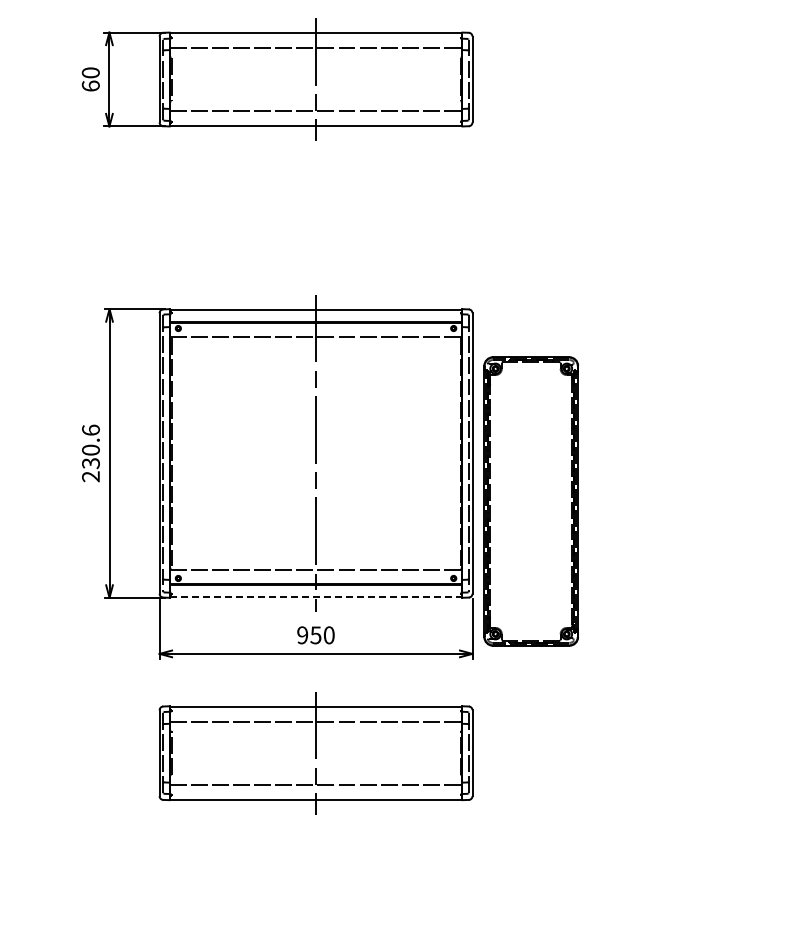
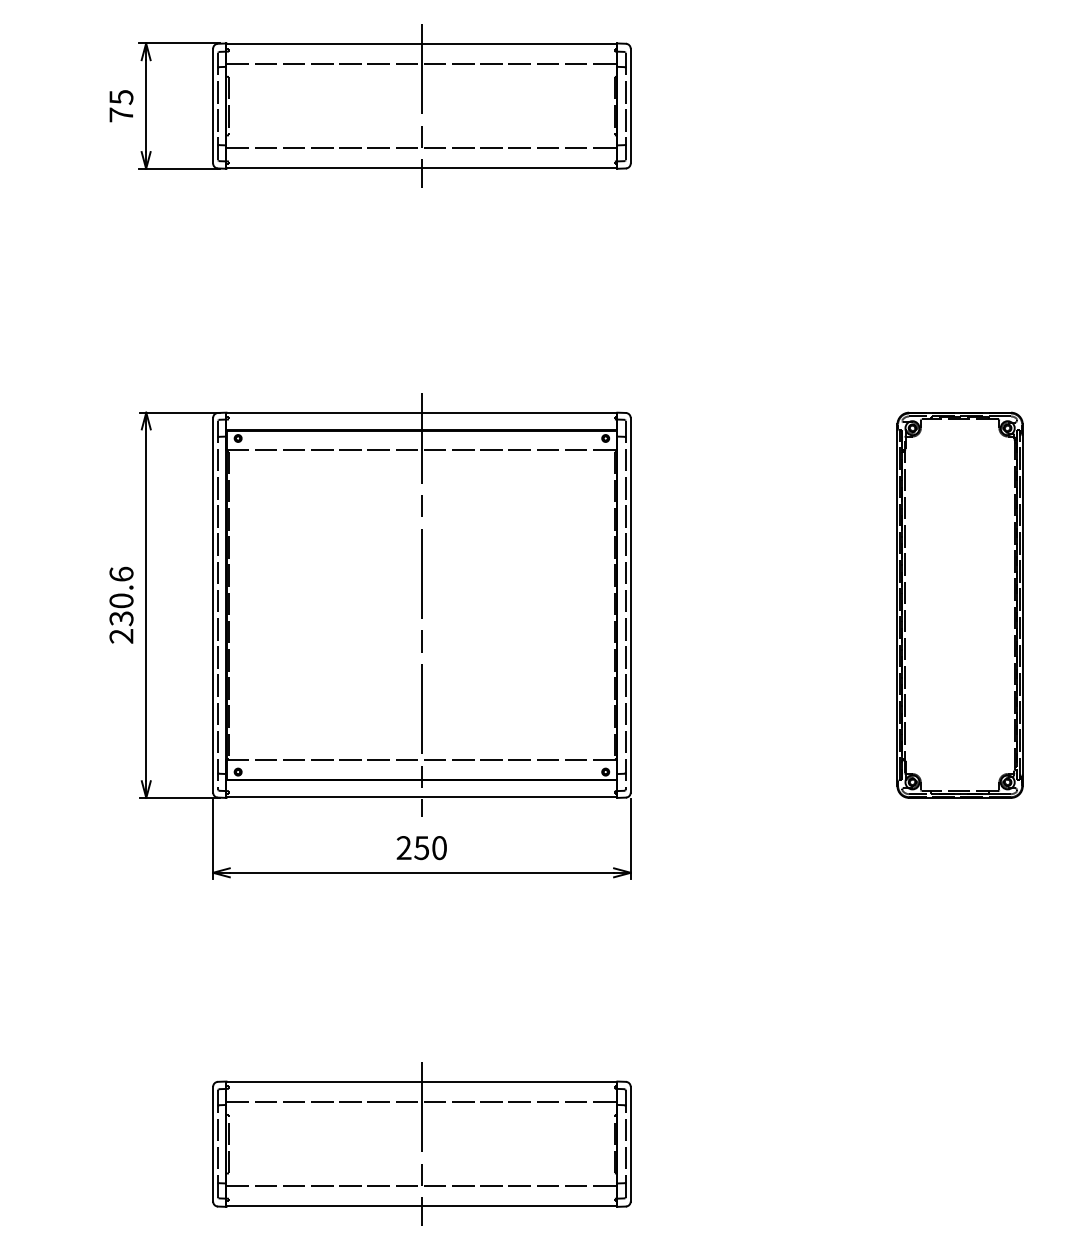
text: (90, 79) -> (120, 106), 60 -> 75
part: (530, 501) -> (959, 605), moved
line: (316, 597) -> (422, 797), dashed -> solid
text: (302, 635) -> (403, 848), 950 -> 250
part: (315, 753) -> (421, 1144), moved

